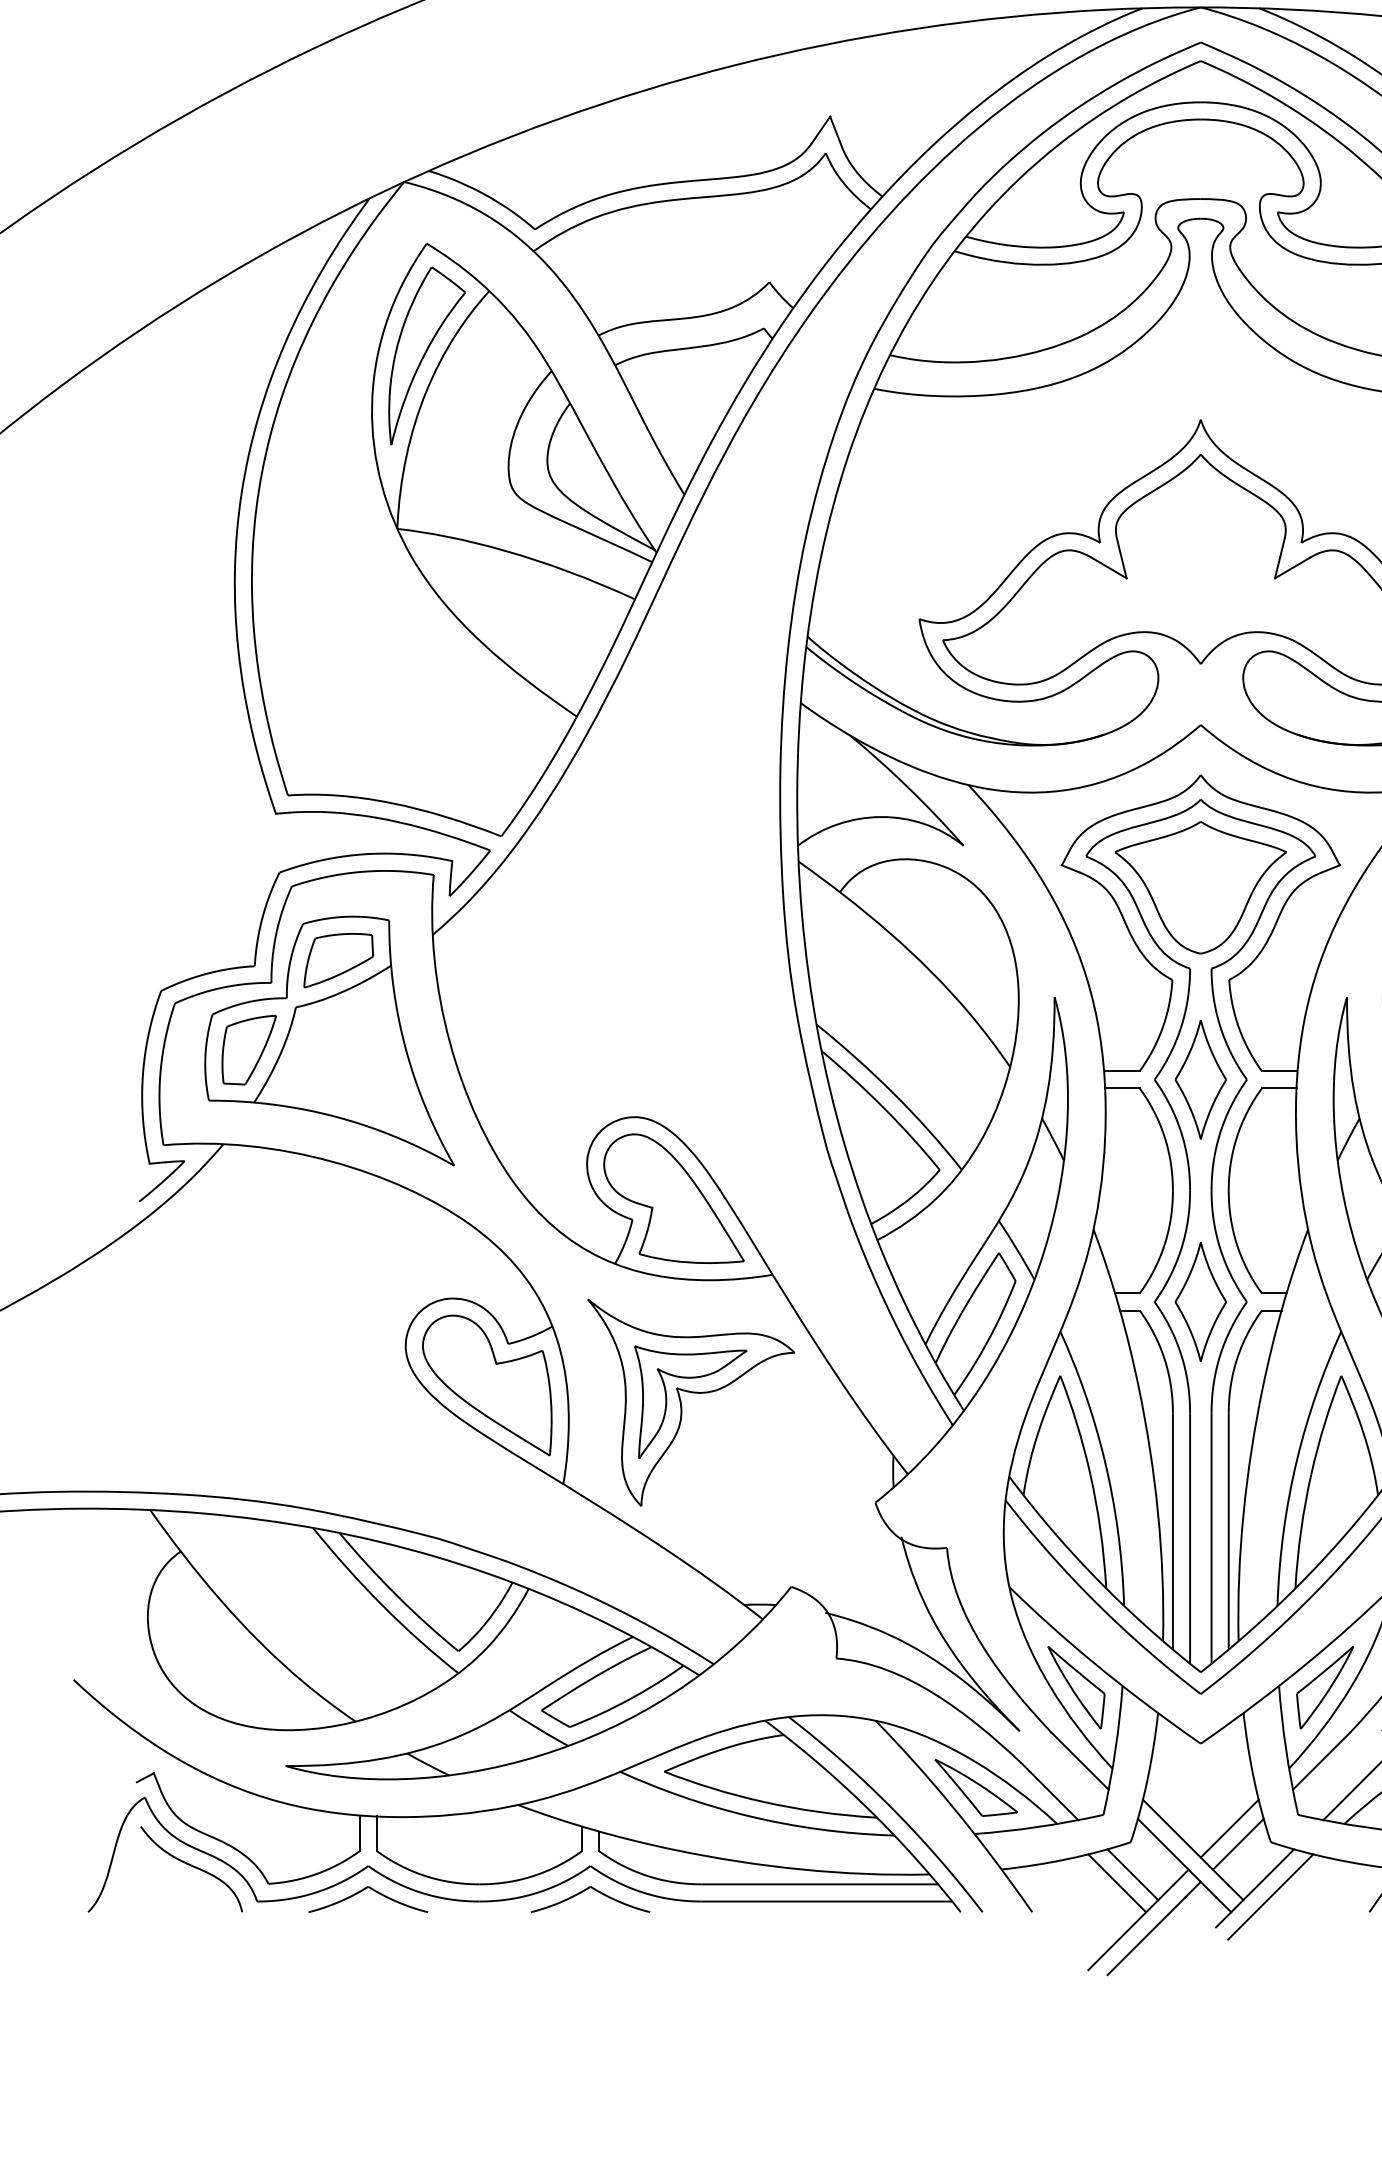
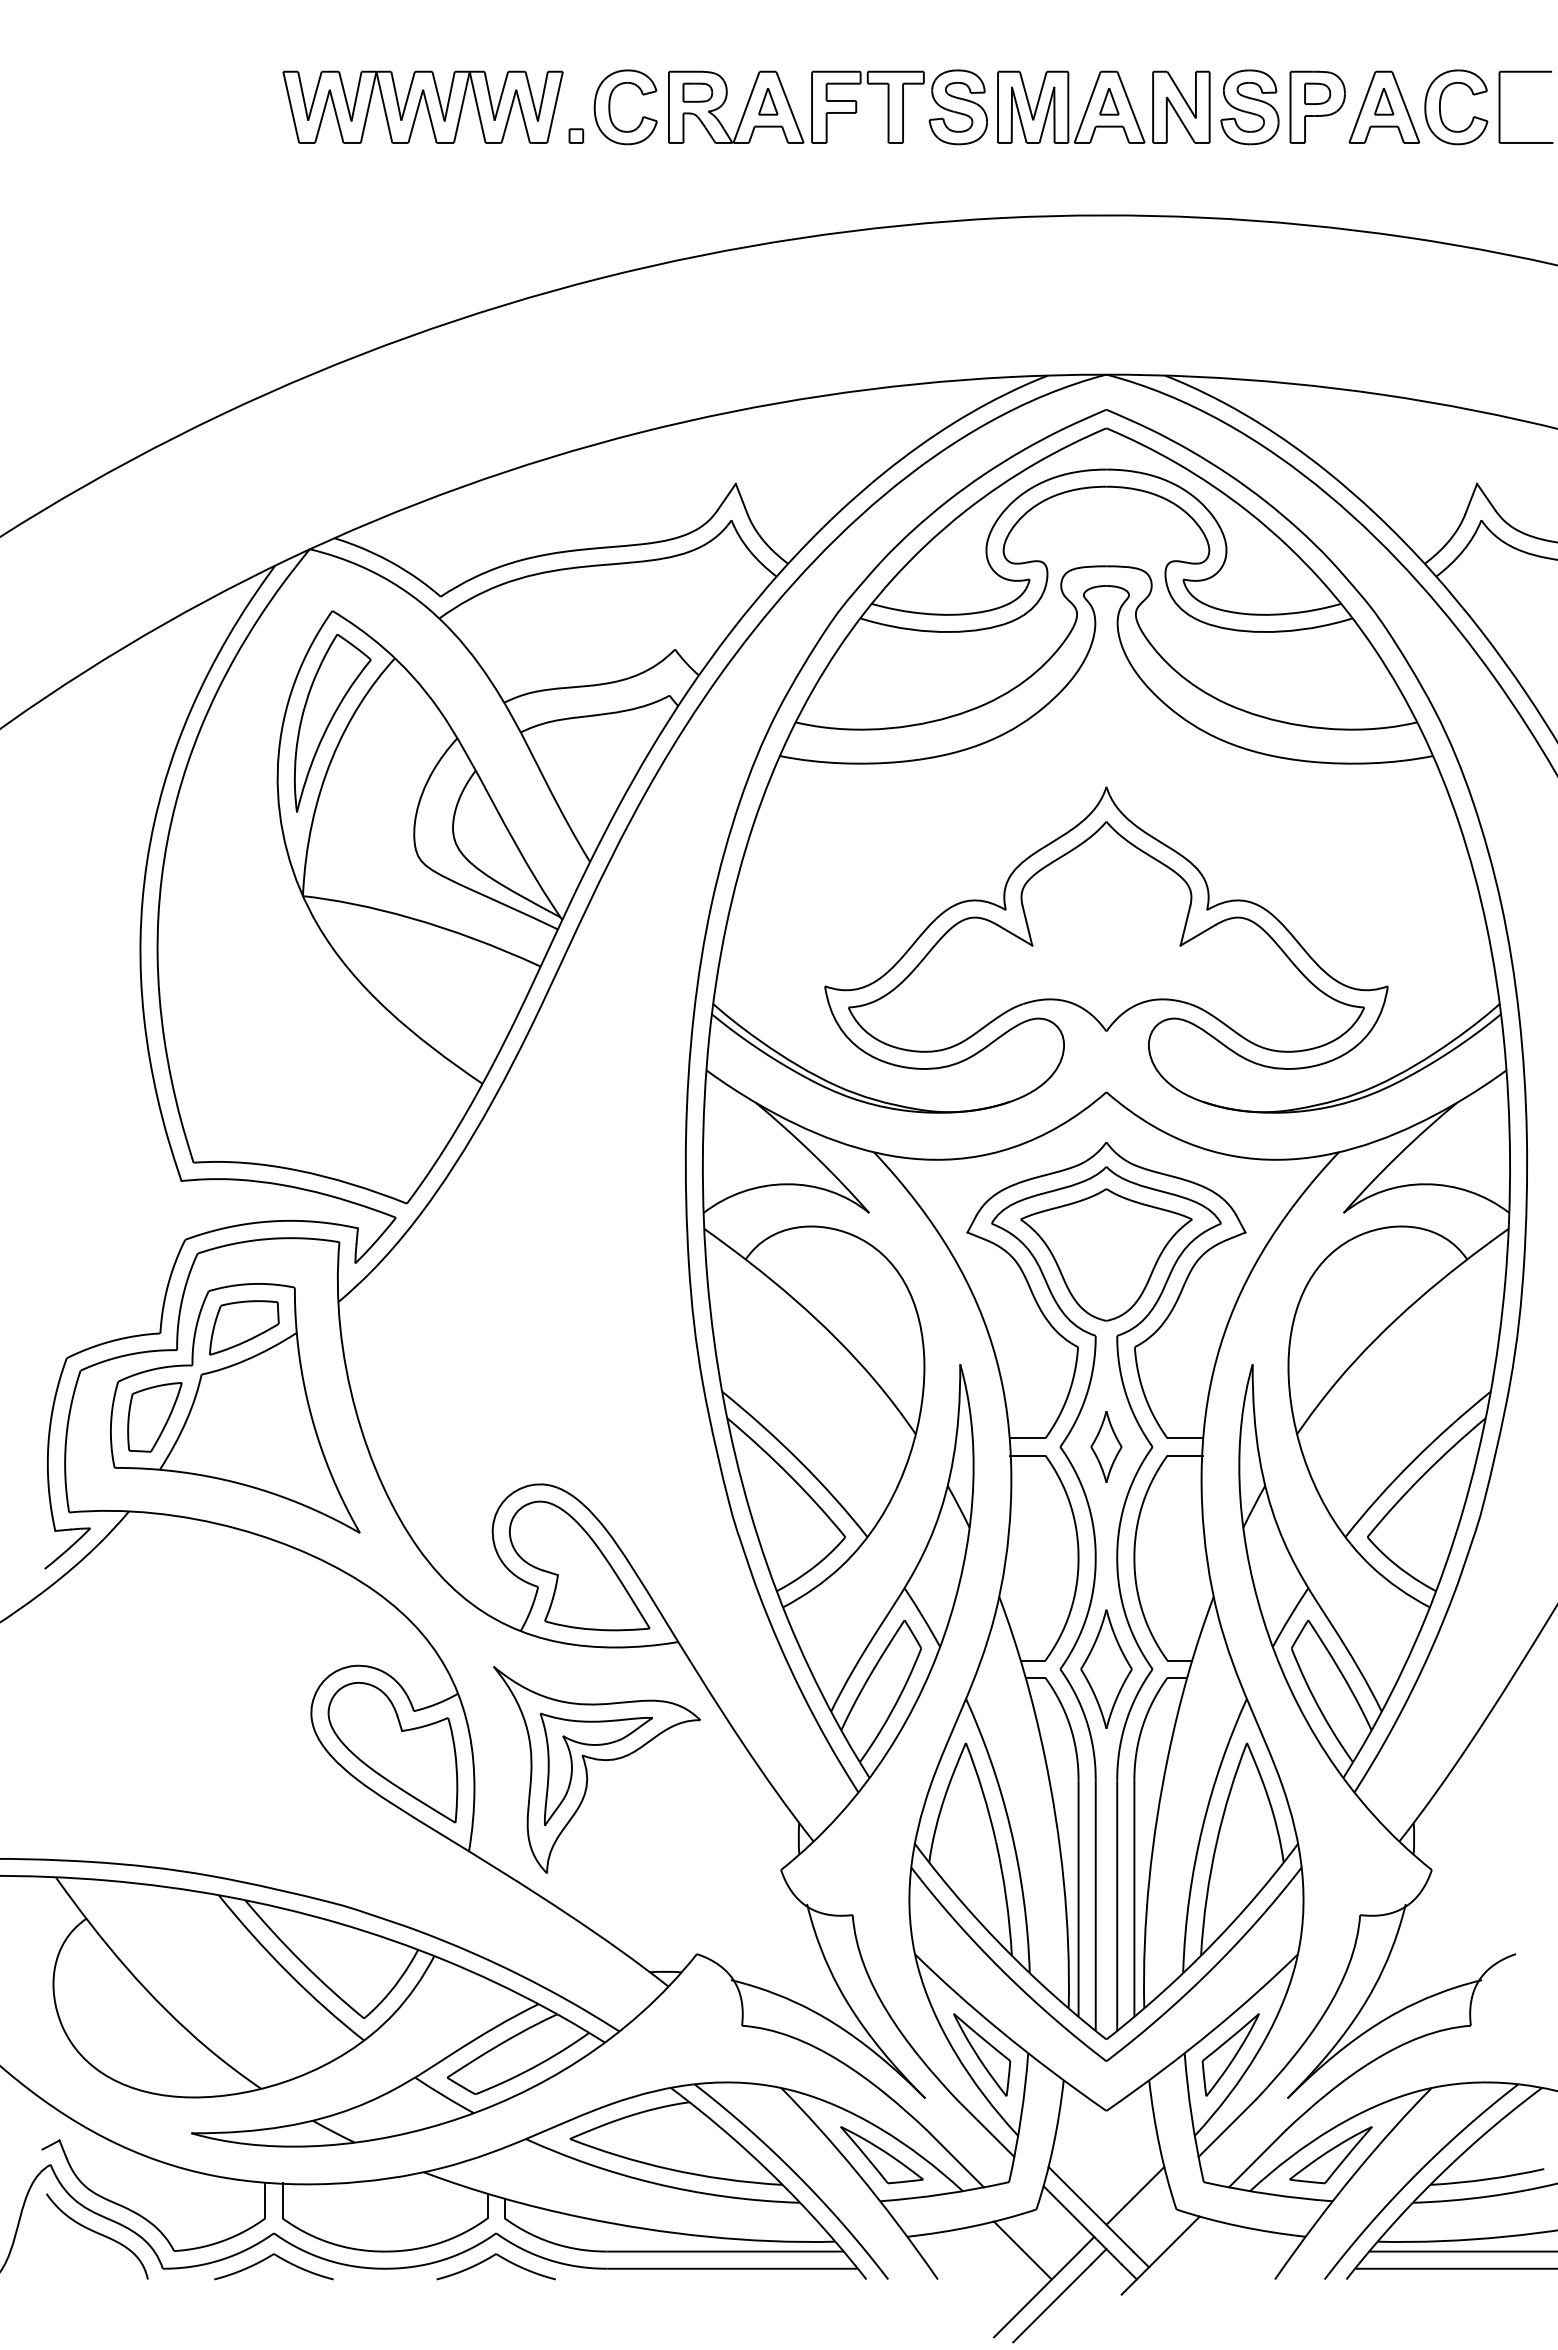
part: (1200, 1079) -> (1106, 1446), size x0.6
line: (1237, 1844) -> (1143, 2211), removed
line: (1132, 1874) -> (1038, 2241), removed
line: (1269, 1896) -> (1175, 2263), removed

